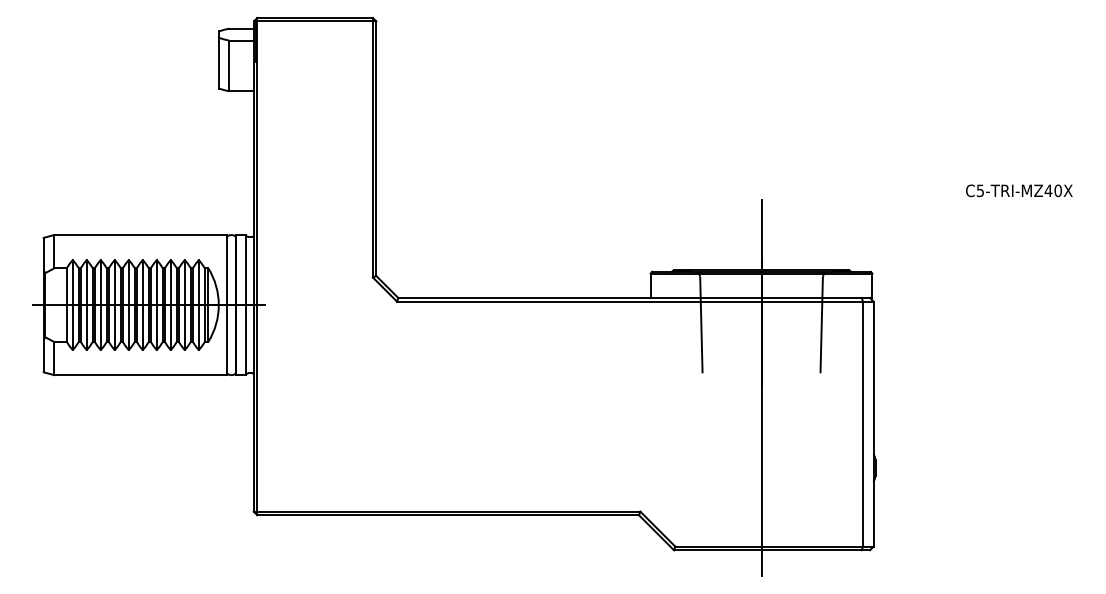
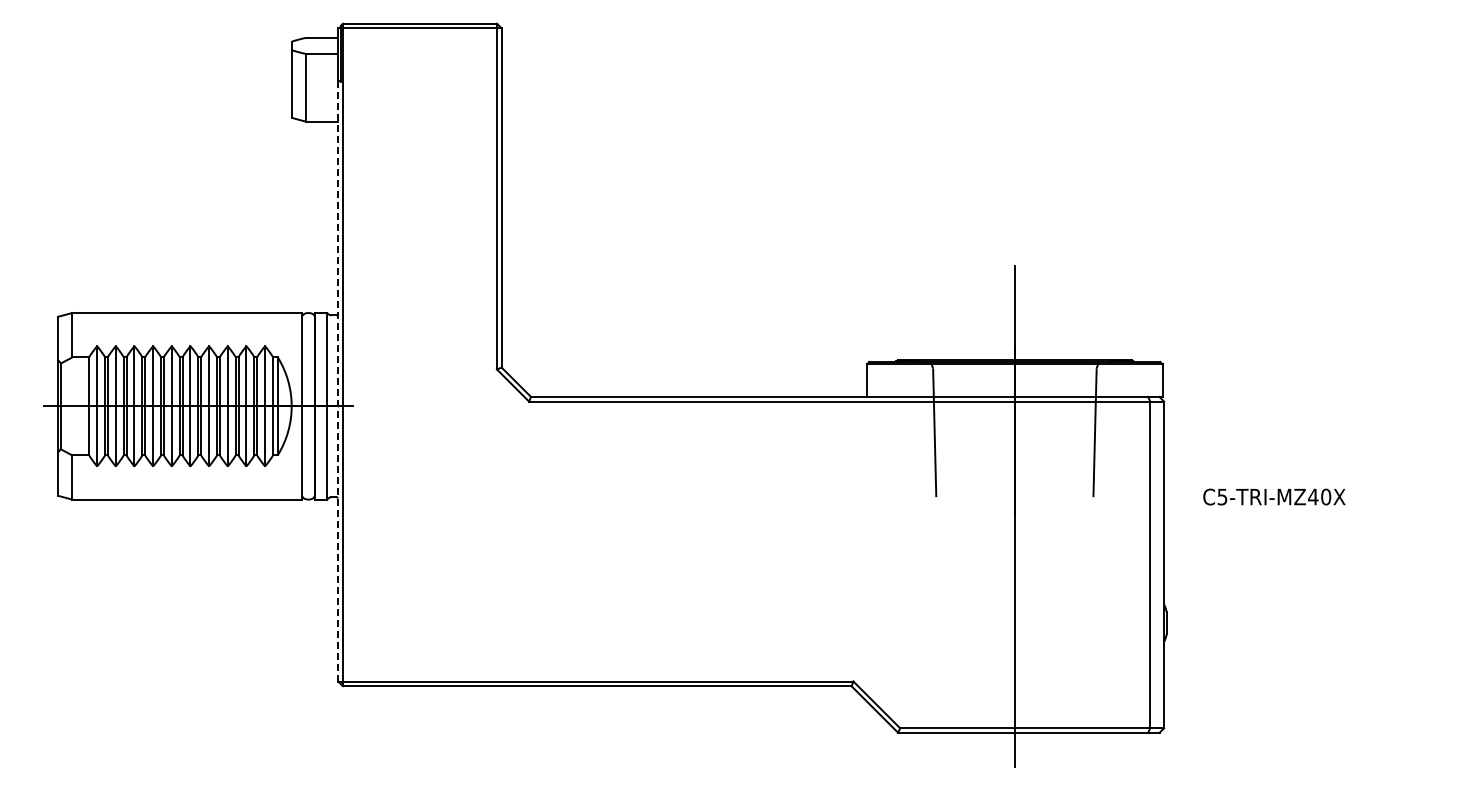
text: (1019, 190) -> (1274, 496), moved
line: (253, 285) -> (338, 380), solid -> dashed

